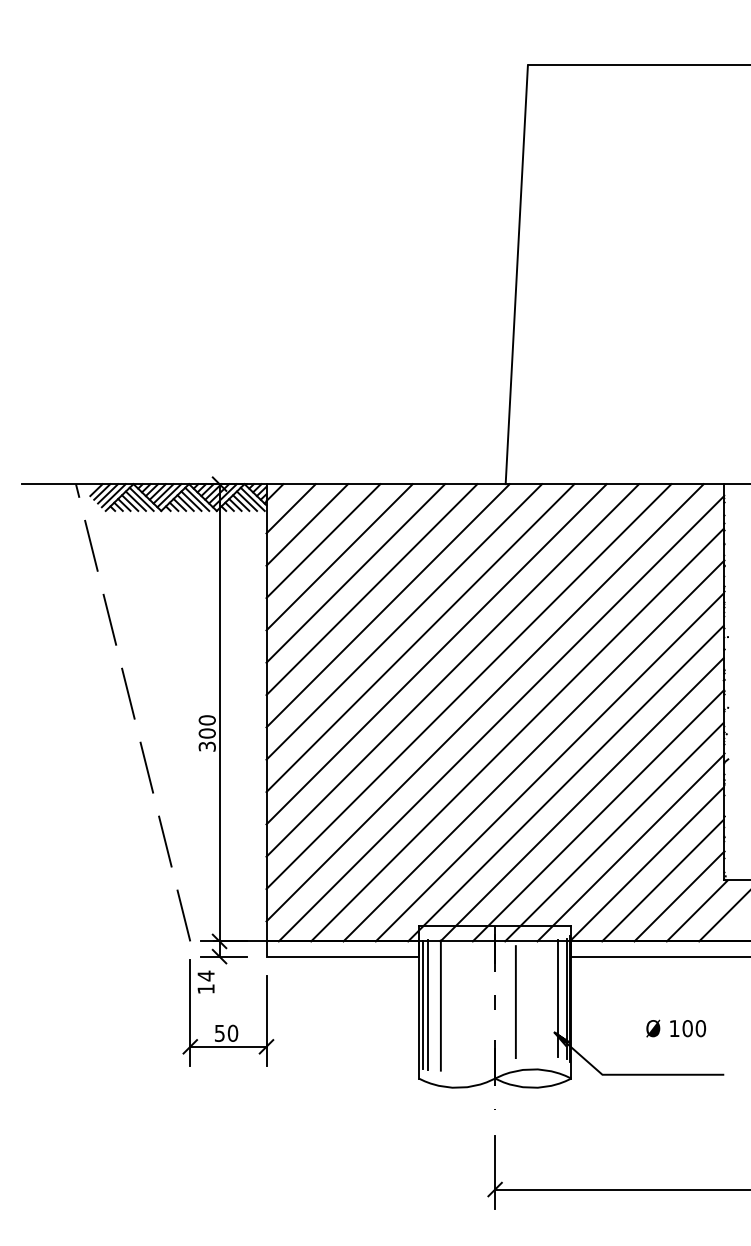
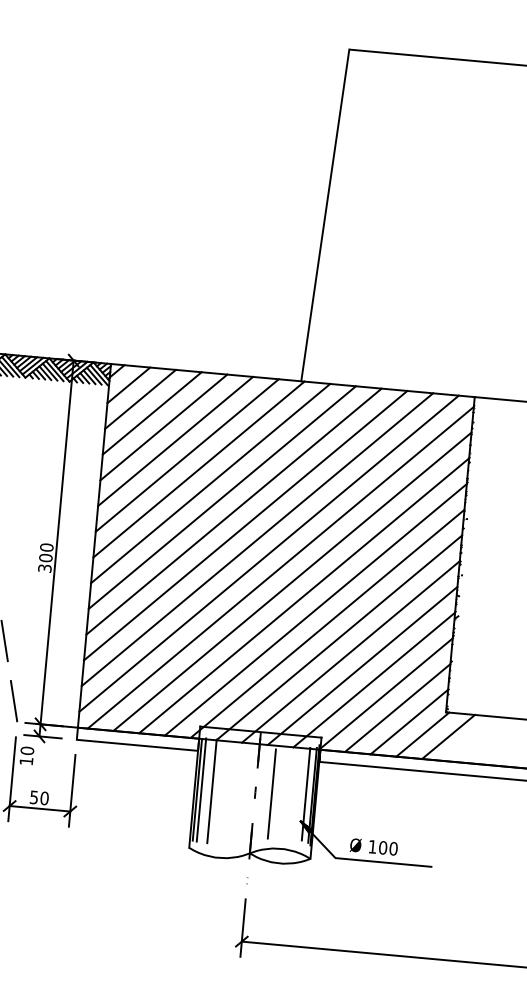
text: (205, 975) -> (26, 750), 14 -> 10
text: (676, 1028) -> (374, 846), moved

